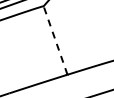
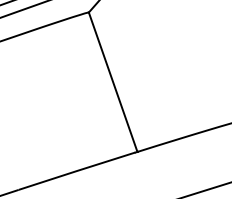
line: (55, 40) -> (112, 82), dashed -> solid

